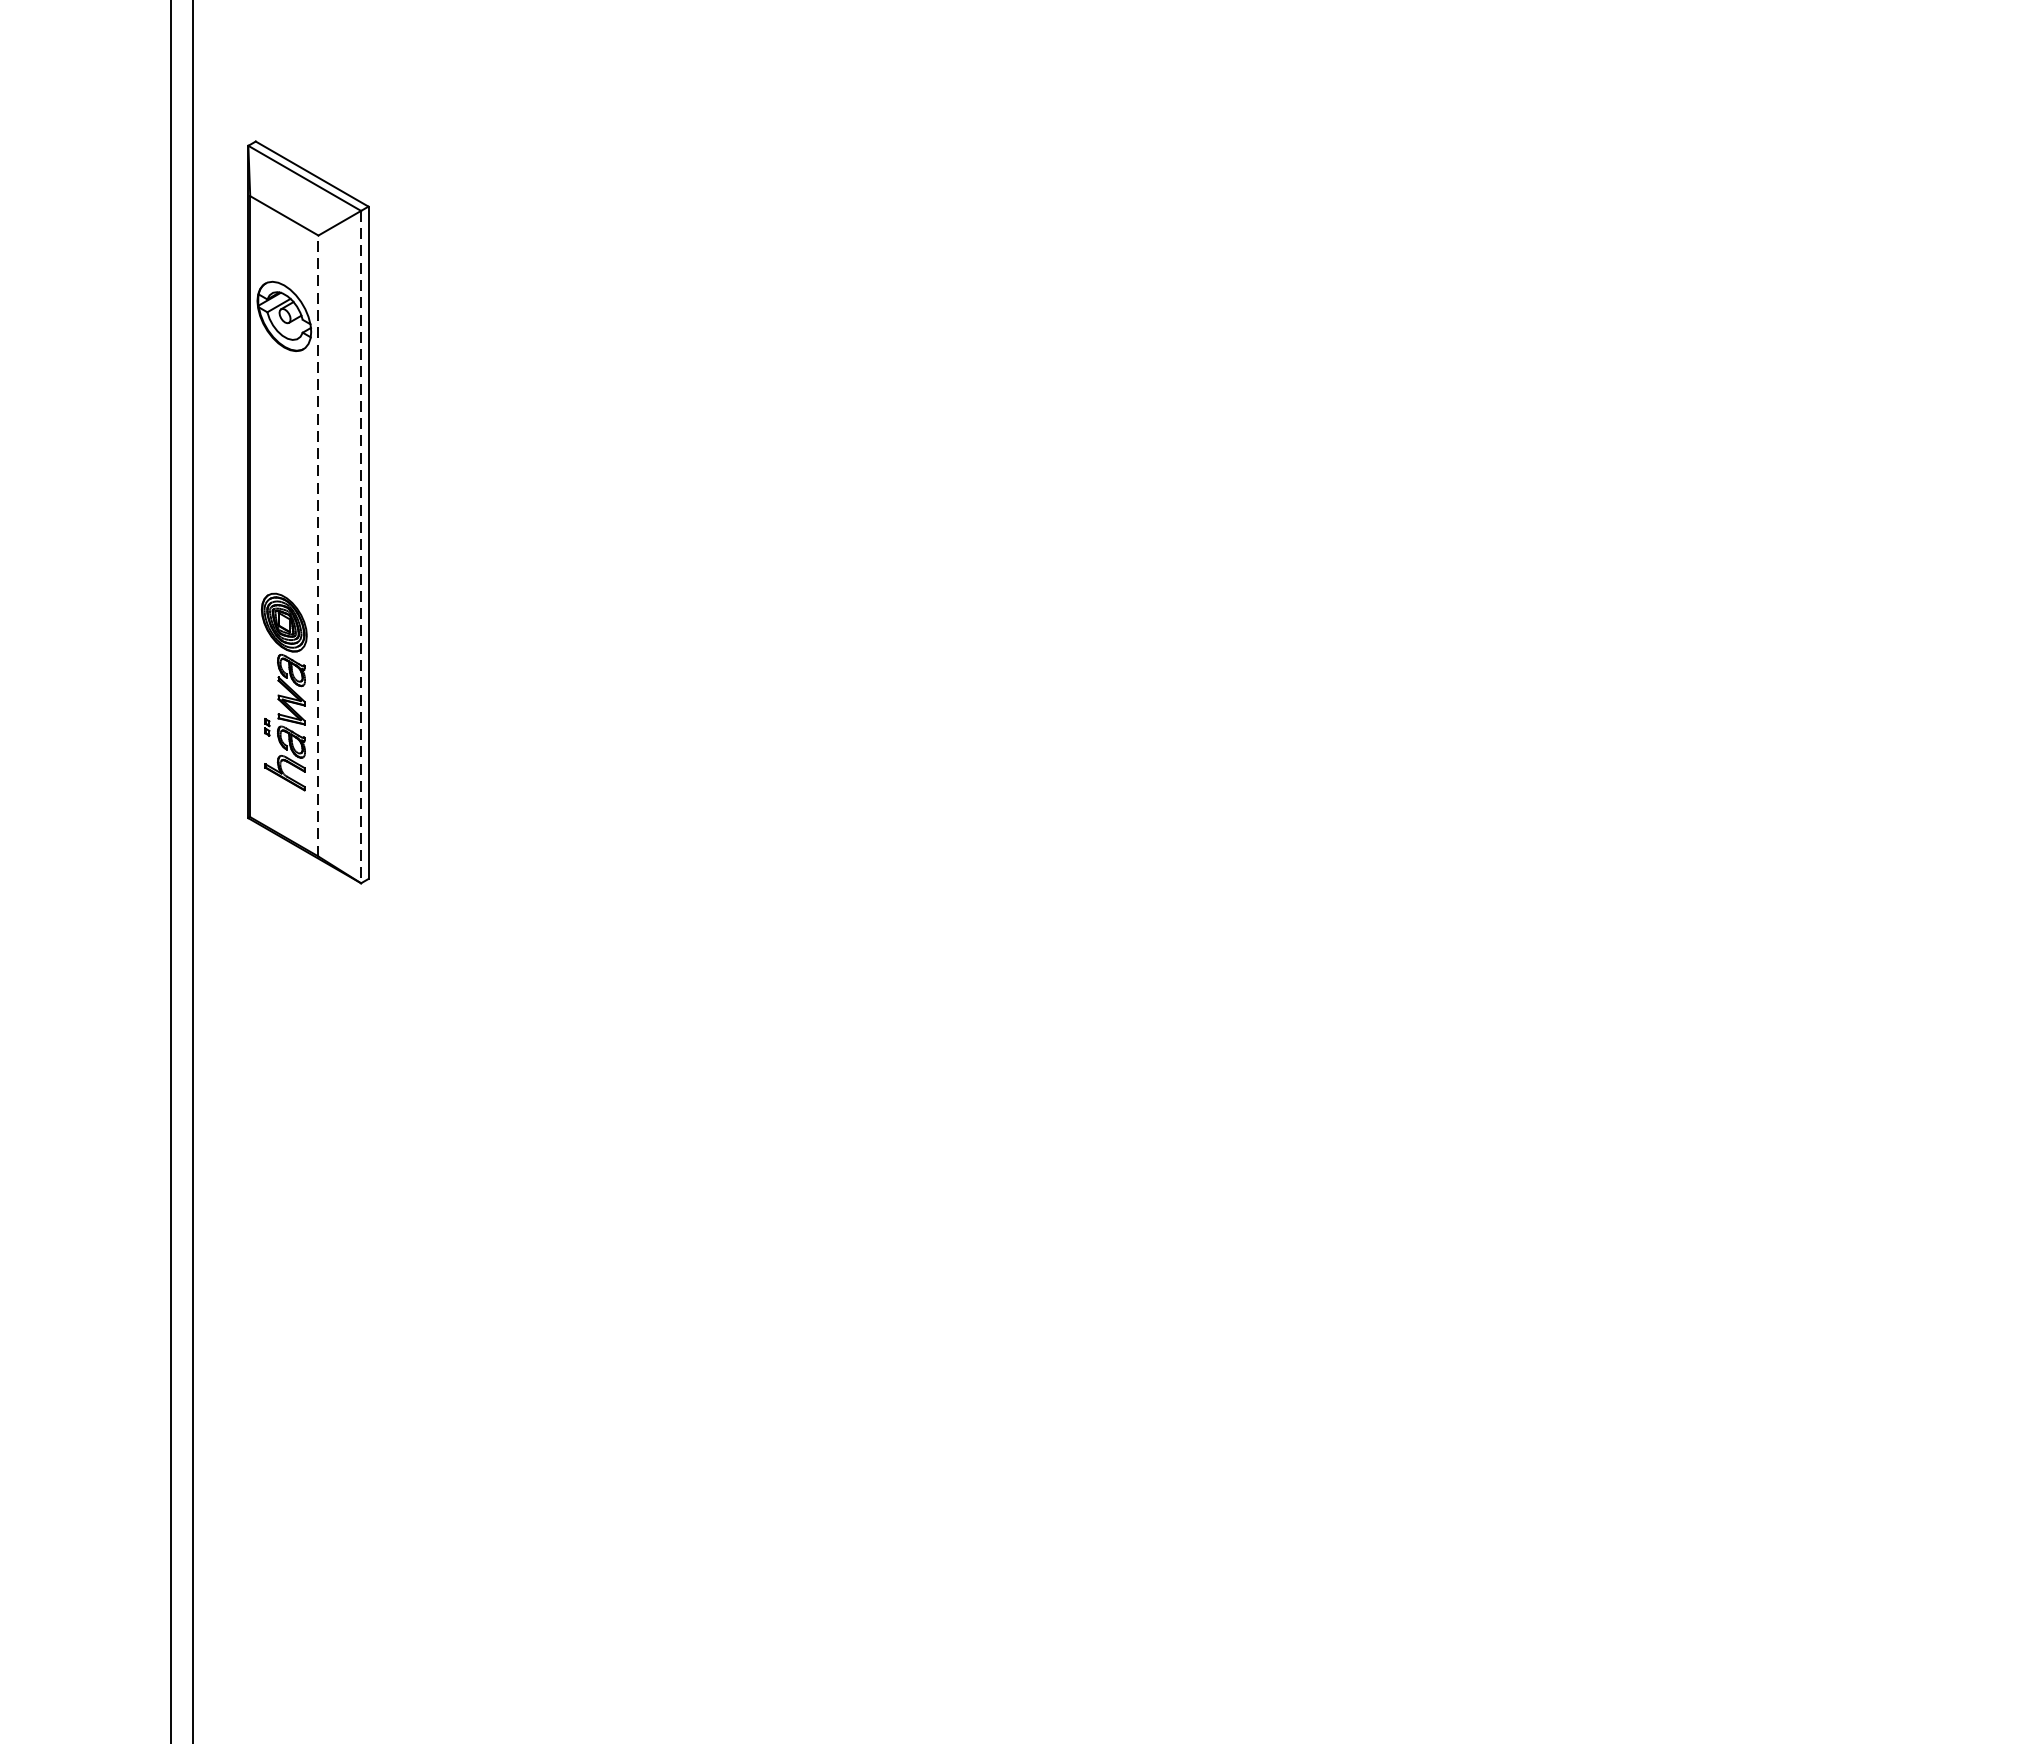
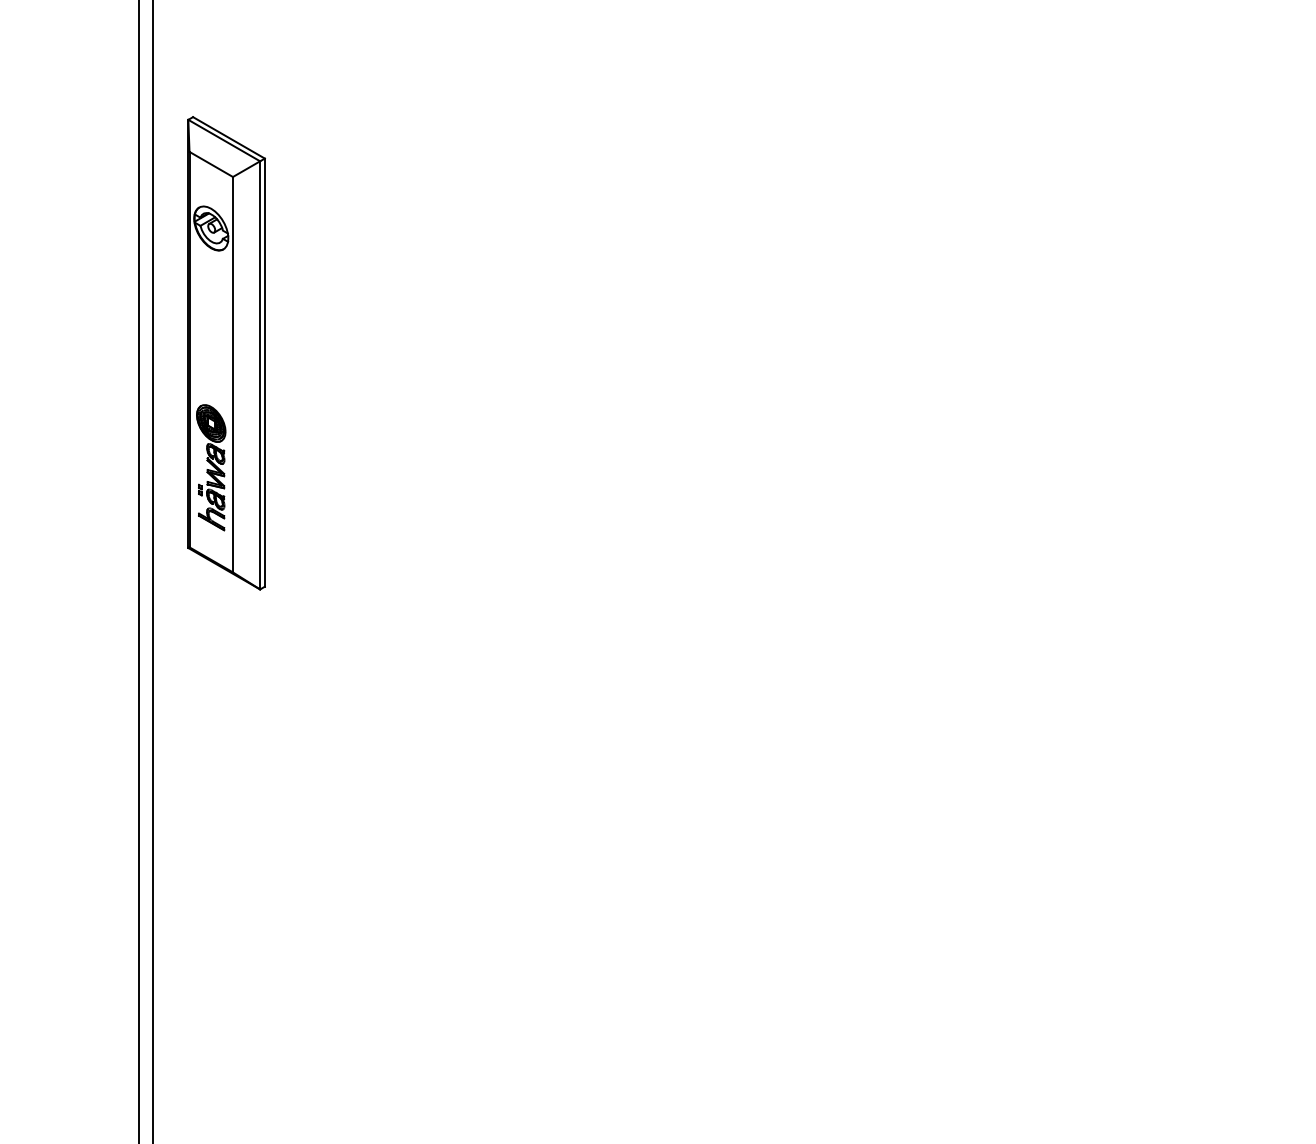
line: (317, 545) -> (232, 374), dashed -> solid
line: (361, 547) -> (260, 375), dashed -> solid

